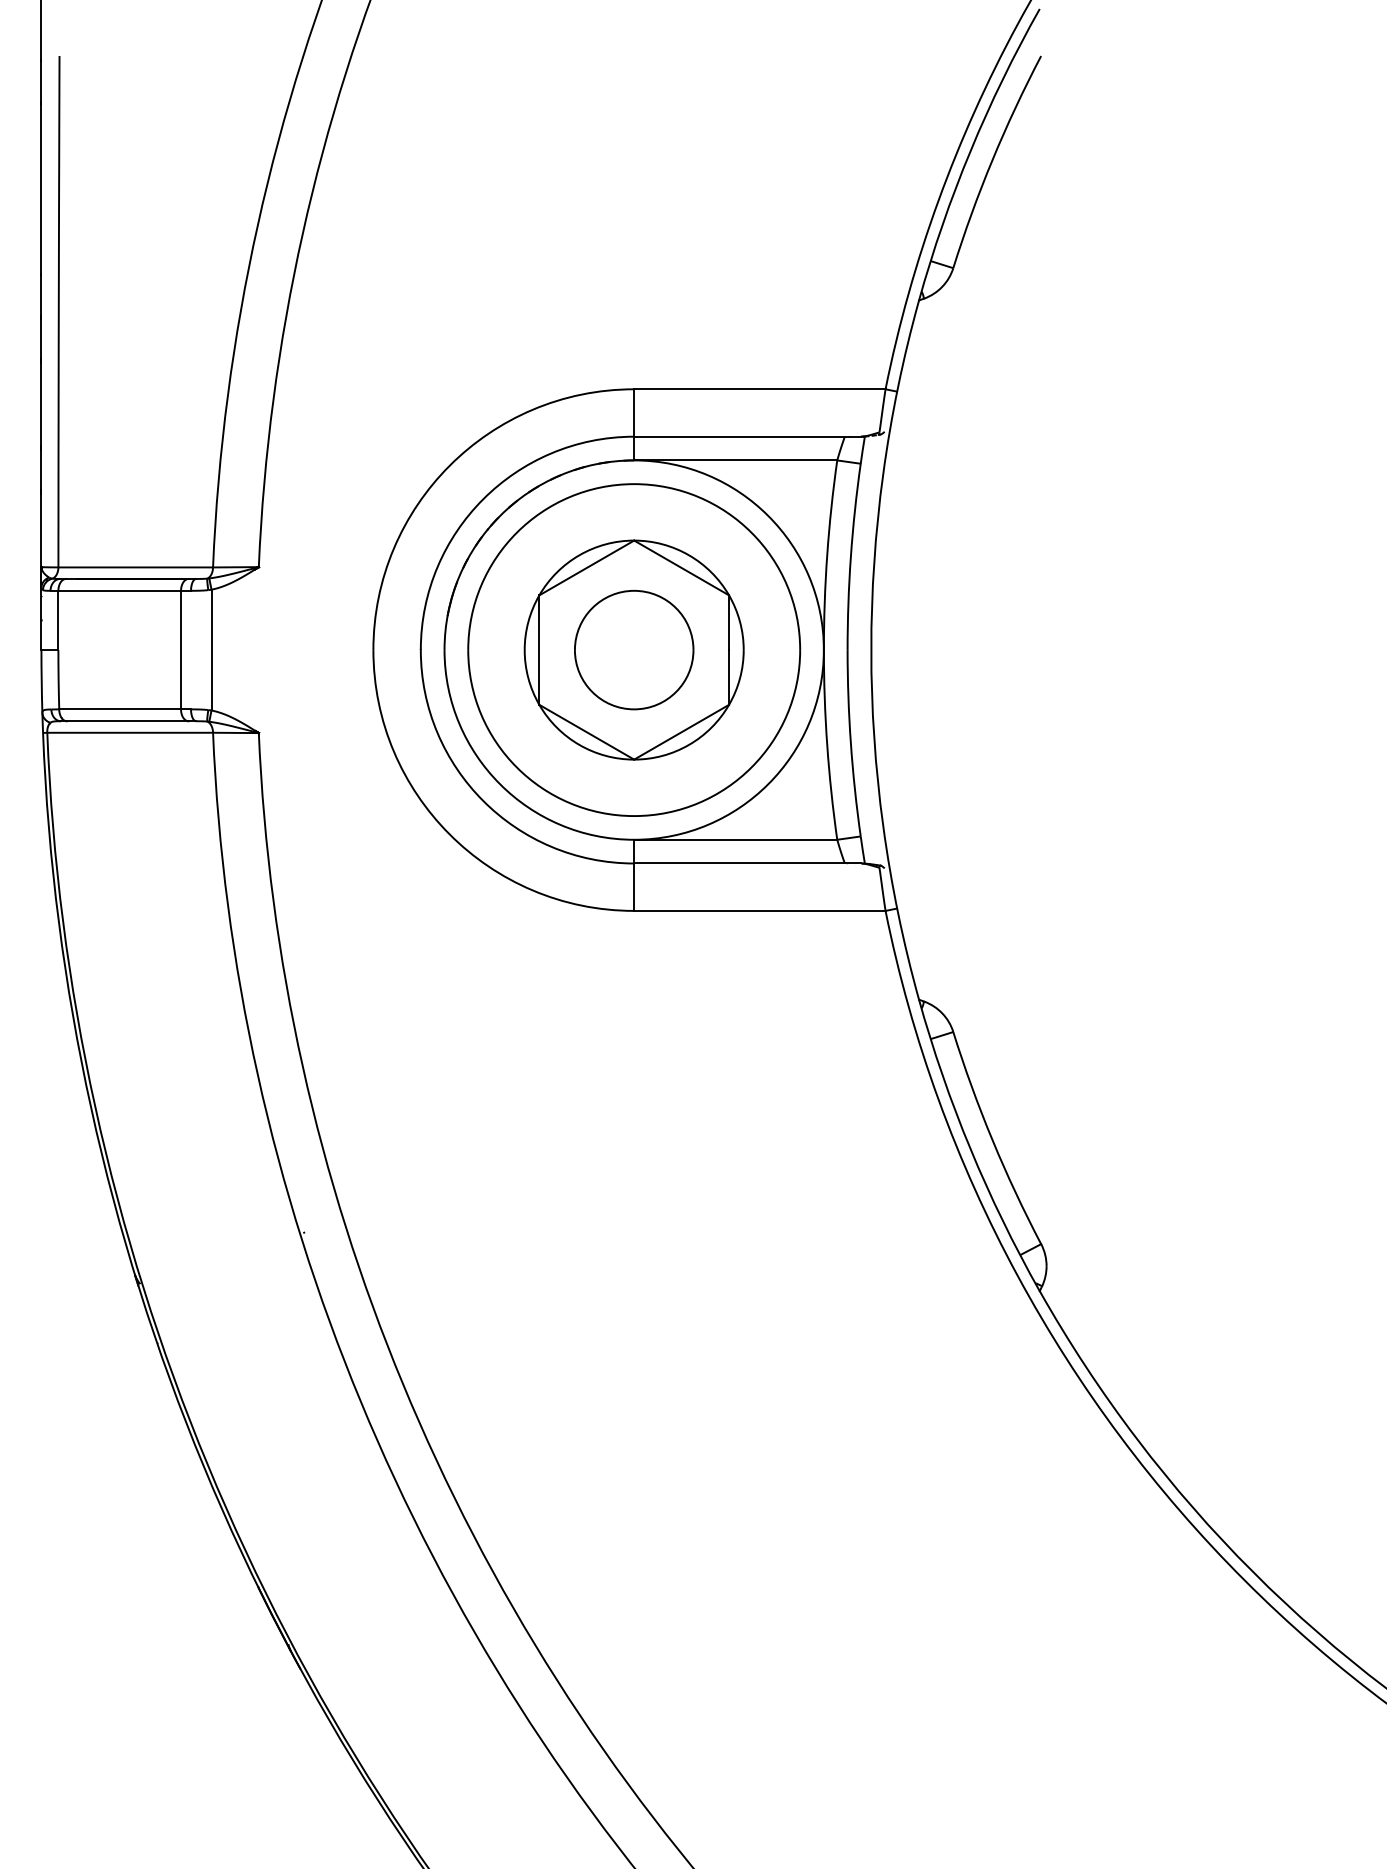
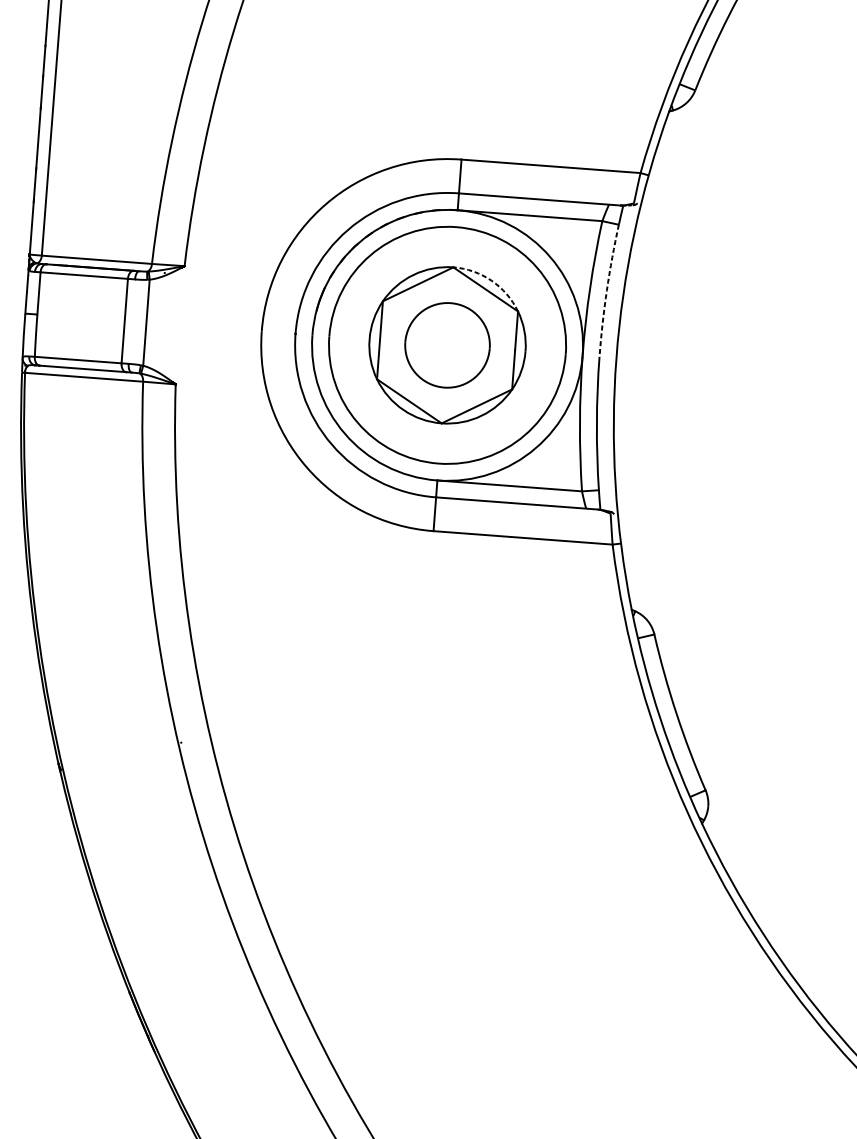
arc: (688, 555) -> (491, 280), solid -> dashed
arc: (850, 556) -> (606, 290), solid -> dashed

